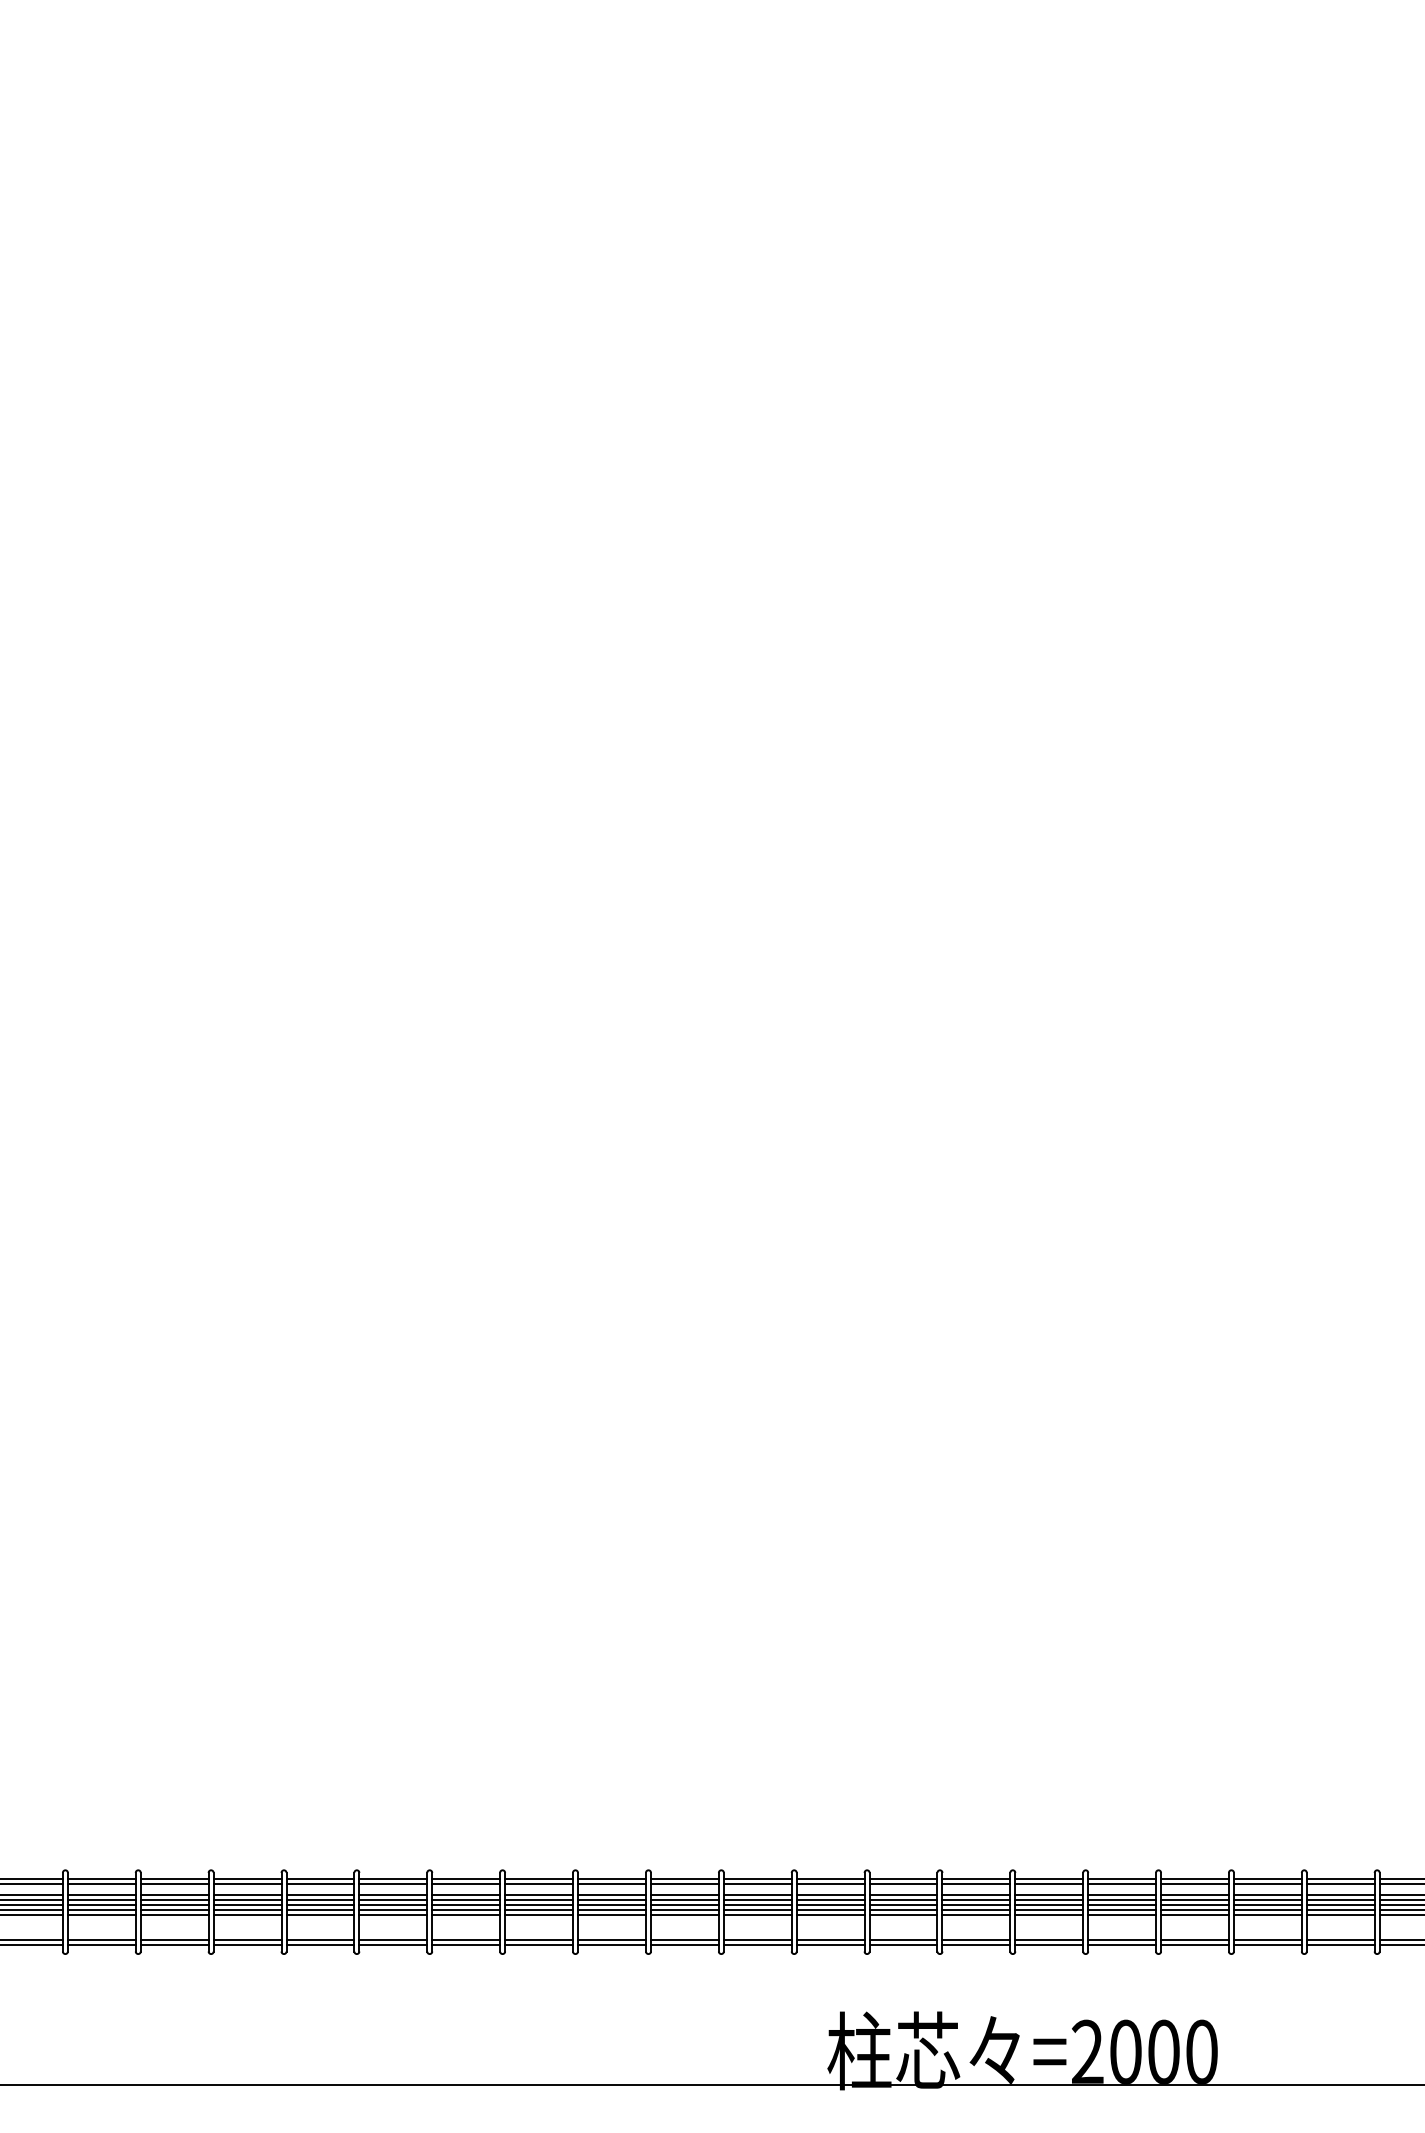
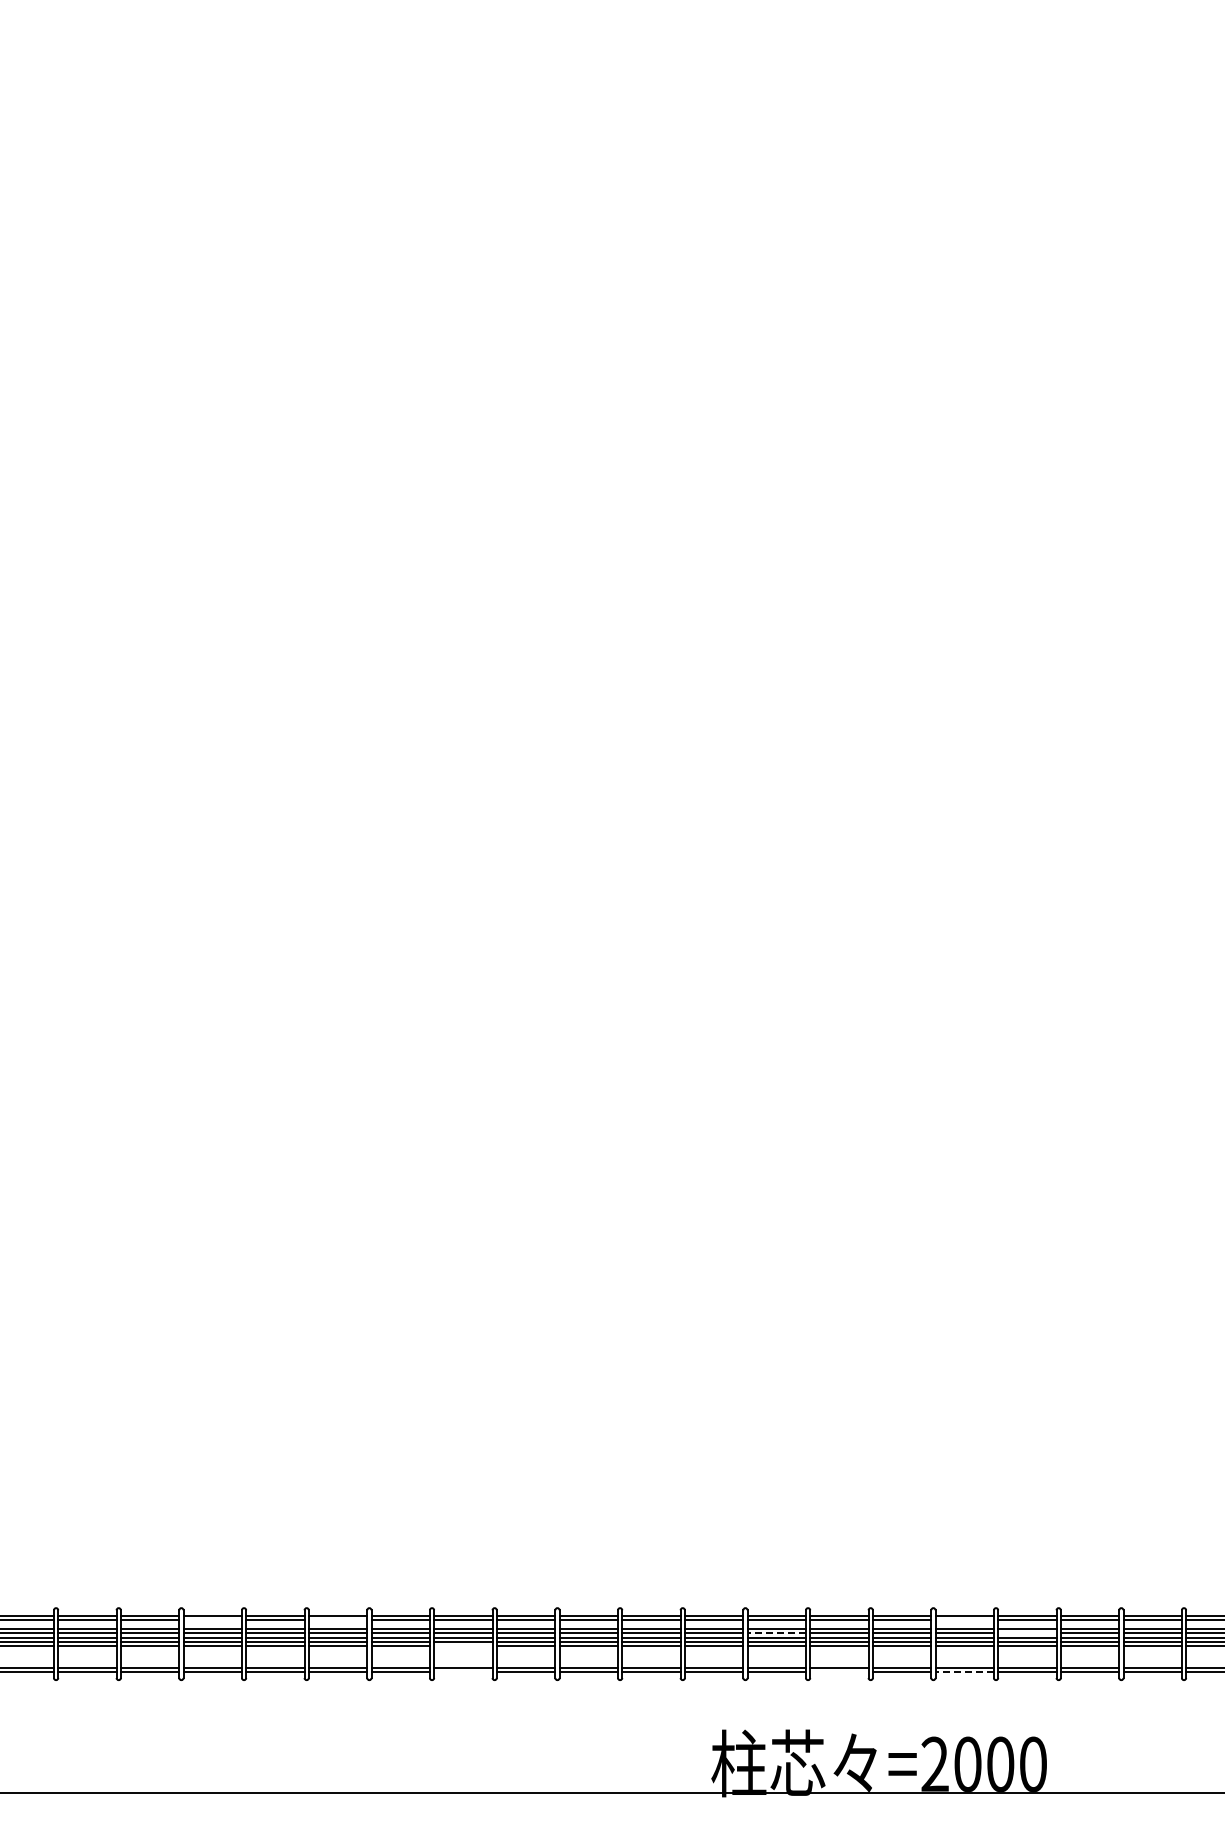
line: (247, 1884) -> (212, 1620), removed
line: (392, 1884) -> (337, 1620), removed
line: (1121, 1884) -> (964, 1620), removed
line: (903, 1899) -> (776, 1633), solid -> dashed
line: (1195, 1899) -> (1027, 1633), removed
line: (539, 1914) -> (463, 1646), removed
line: (539, 1945) -> (463, 1672), removed
line: (976, 1945) -> (839, 1672), removed
line: (1121, 1945) -> (964, 1672), solid -> dashed

